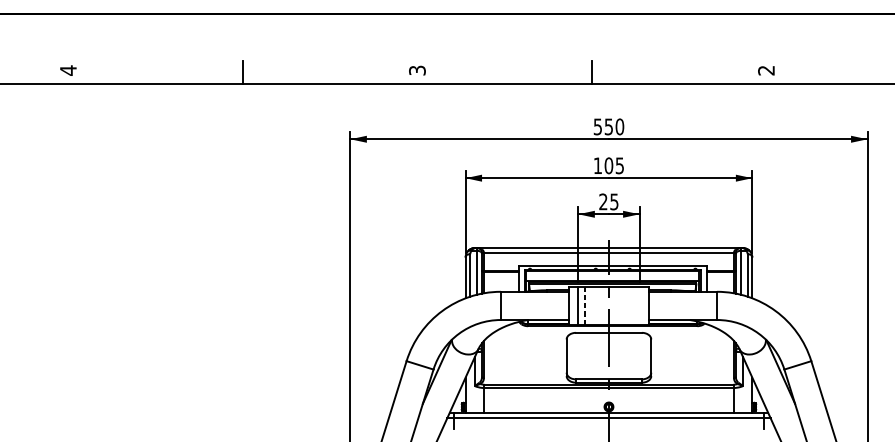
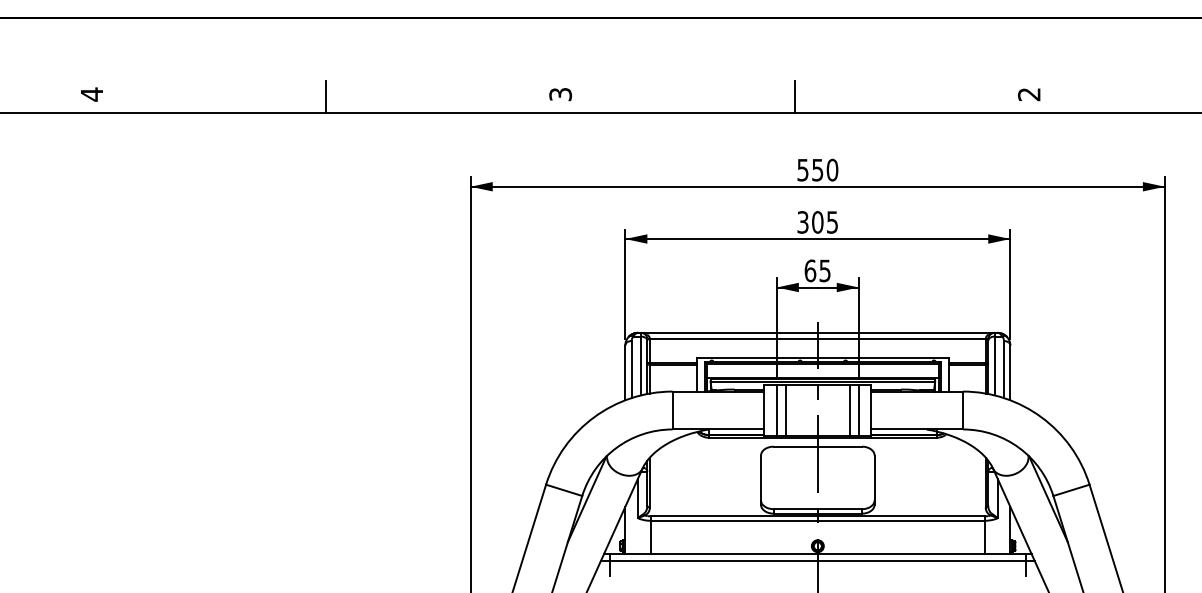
text: (597, 165) -> (802, 222), 105 -> 305
text: (603, 201) -> (810, 270), 25 -> 65
line: (584, 305) -> (785, 410), dashed -> solid
line: (633, 305) -> (850, 410), added
line: (639, 305) -> (858, 410), added

